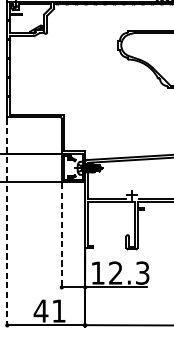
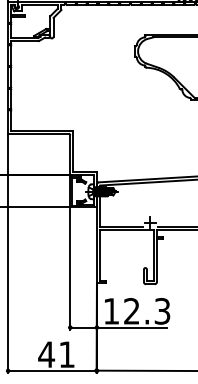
line: (7, 223) -> (8, 254), dashed -> solid
line: (62, 236) -> (70, 269), dashed -> solid

